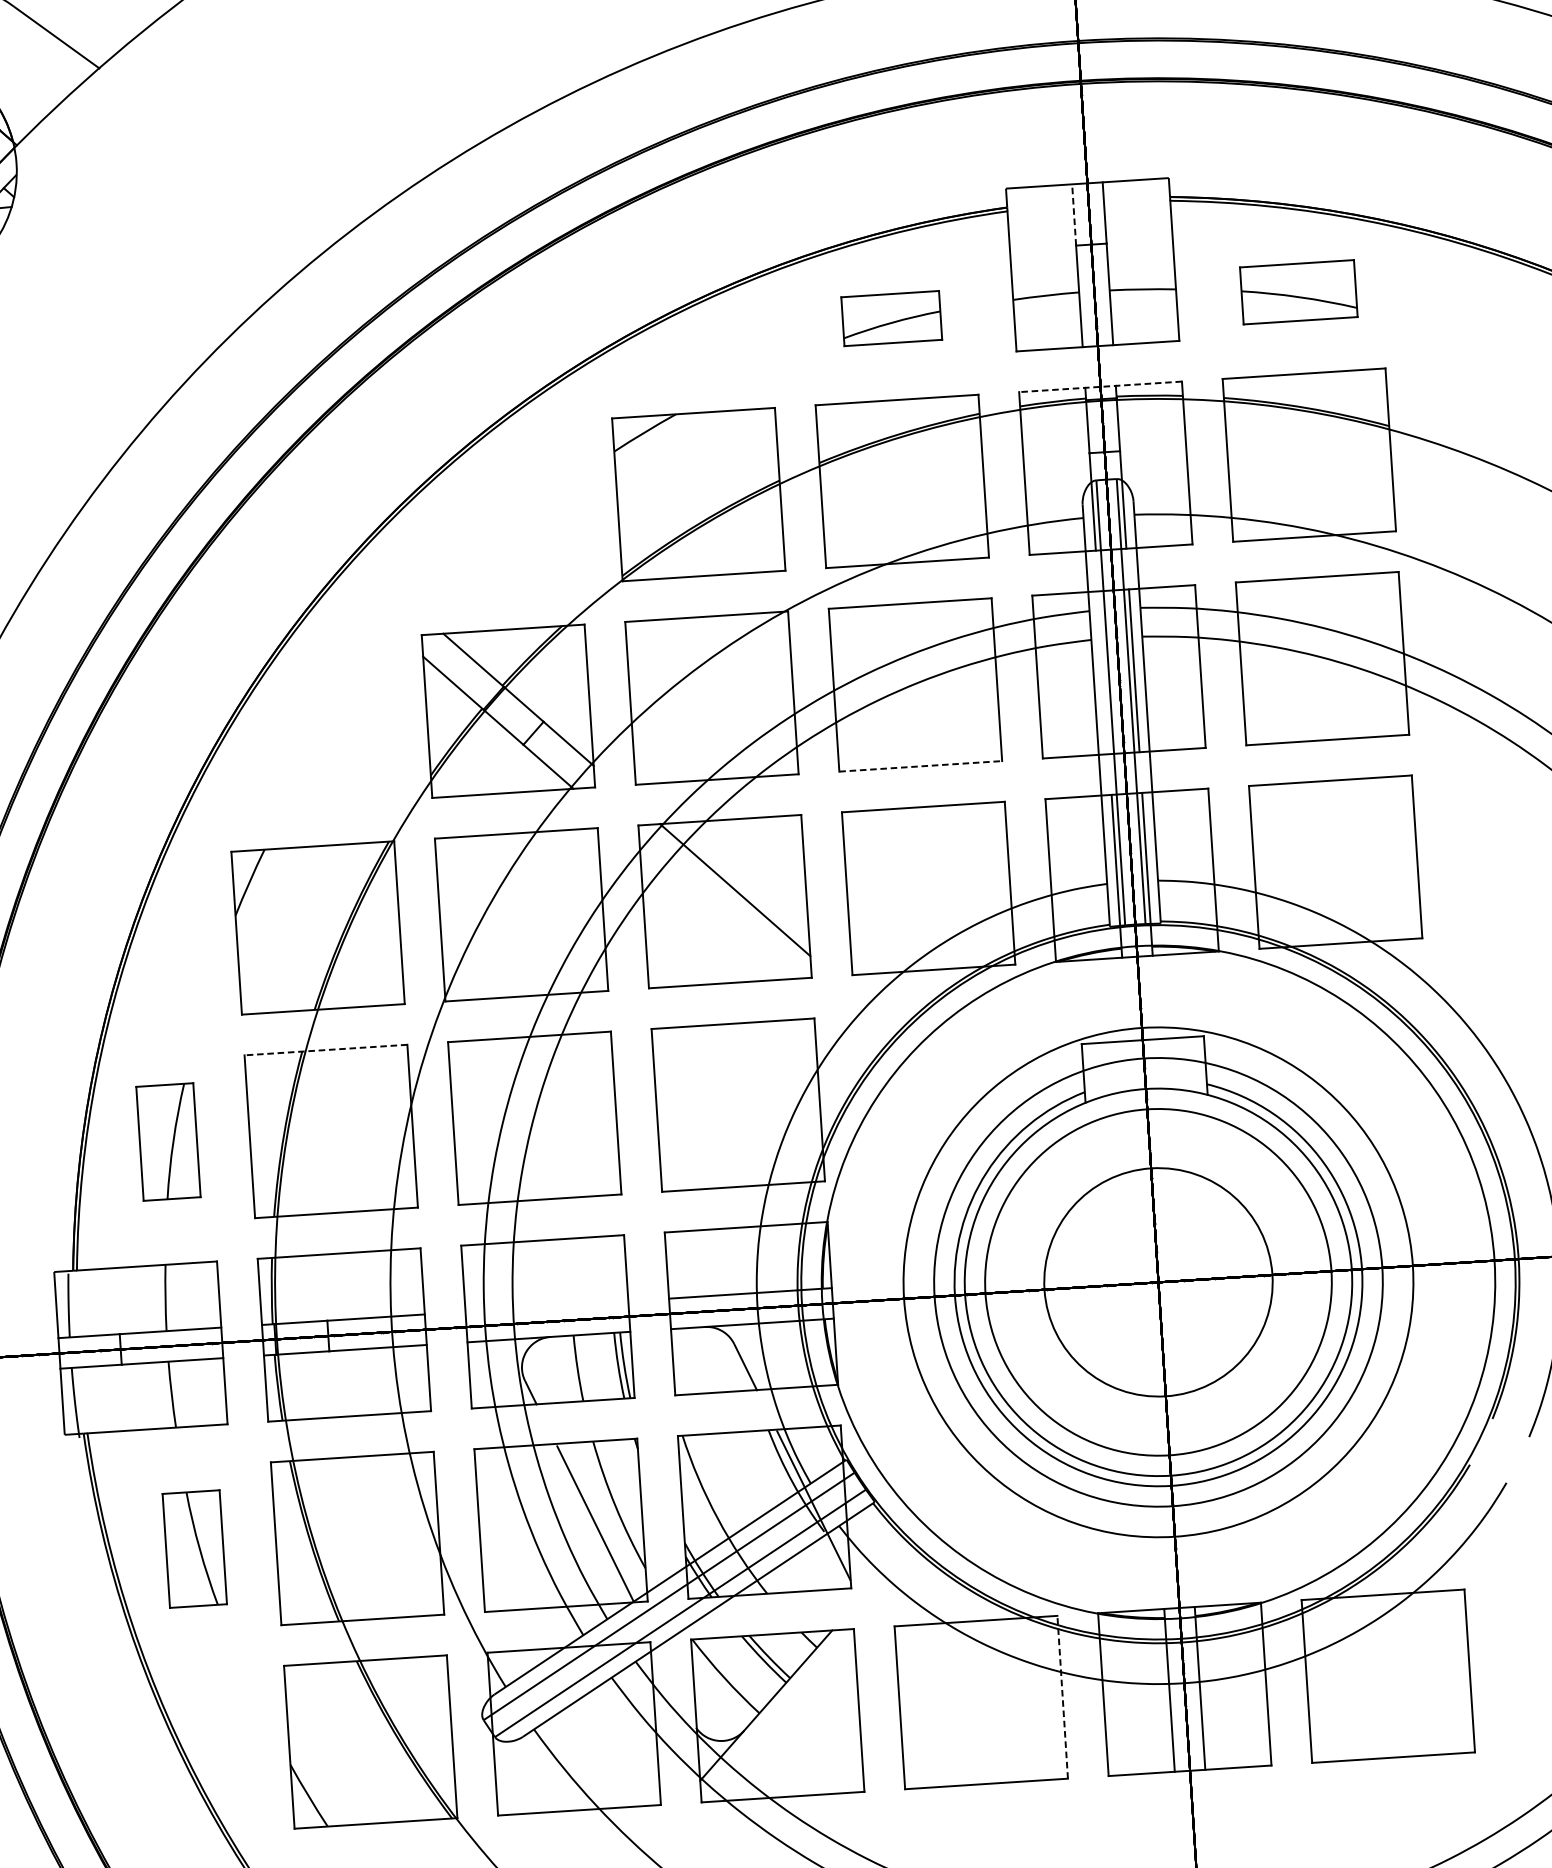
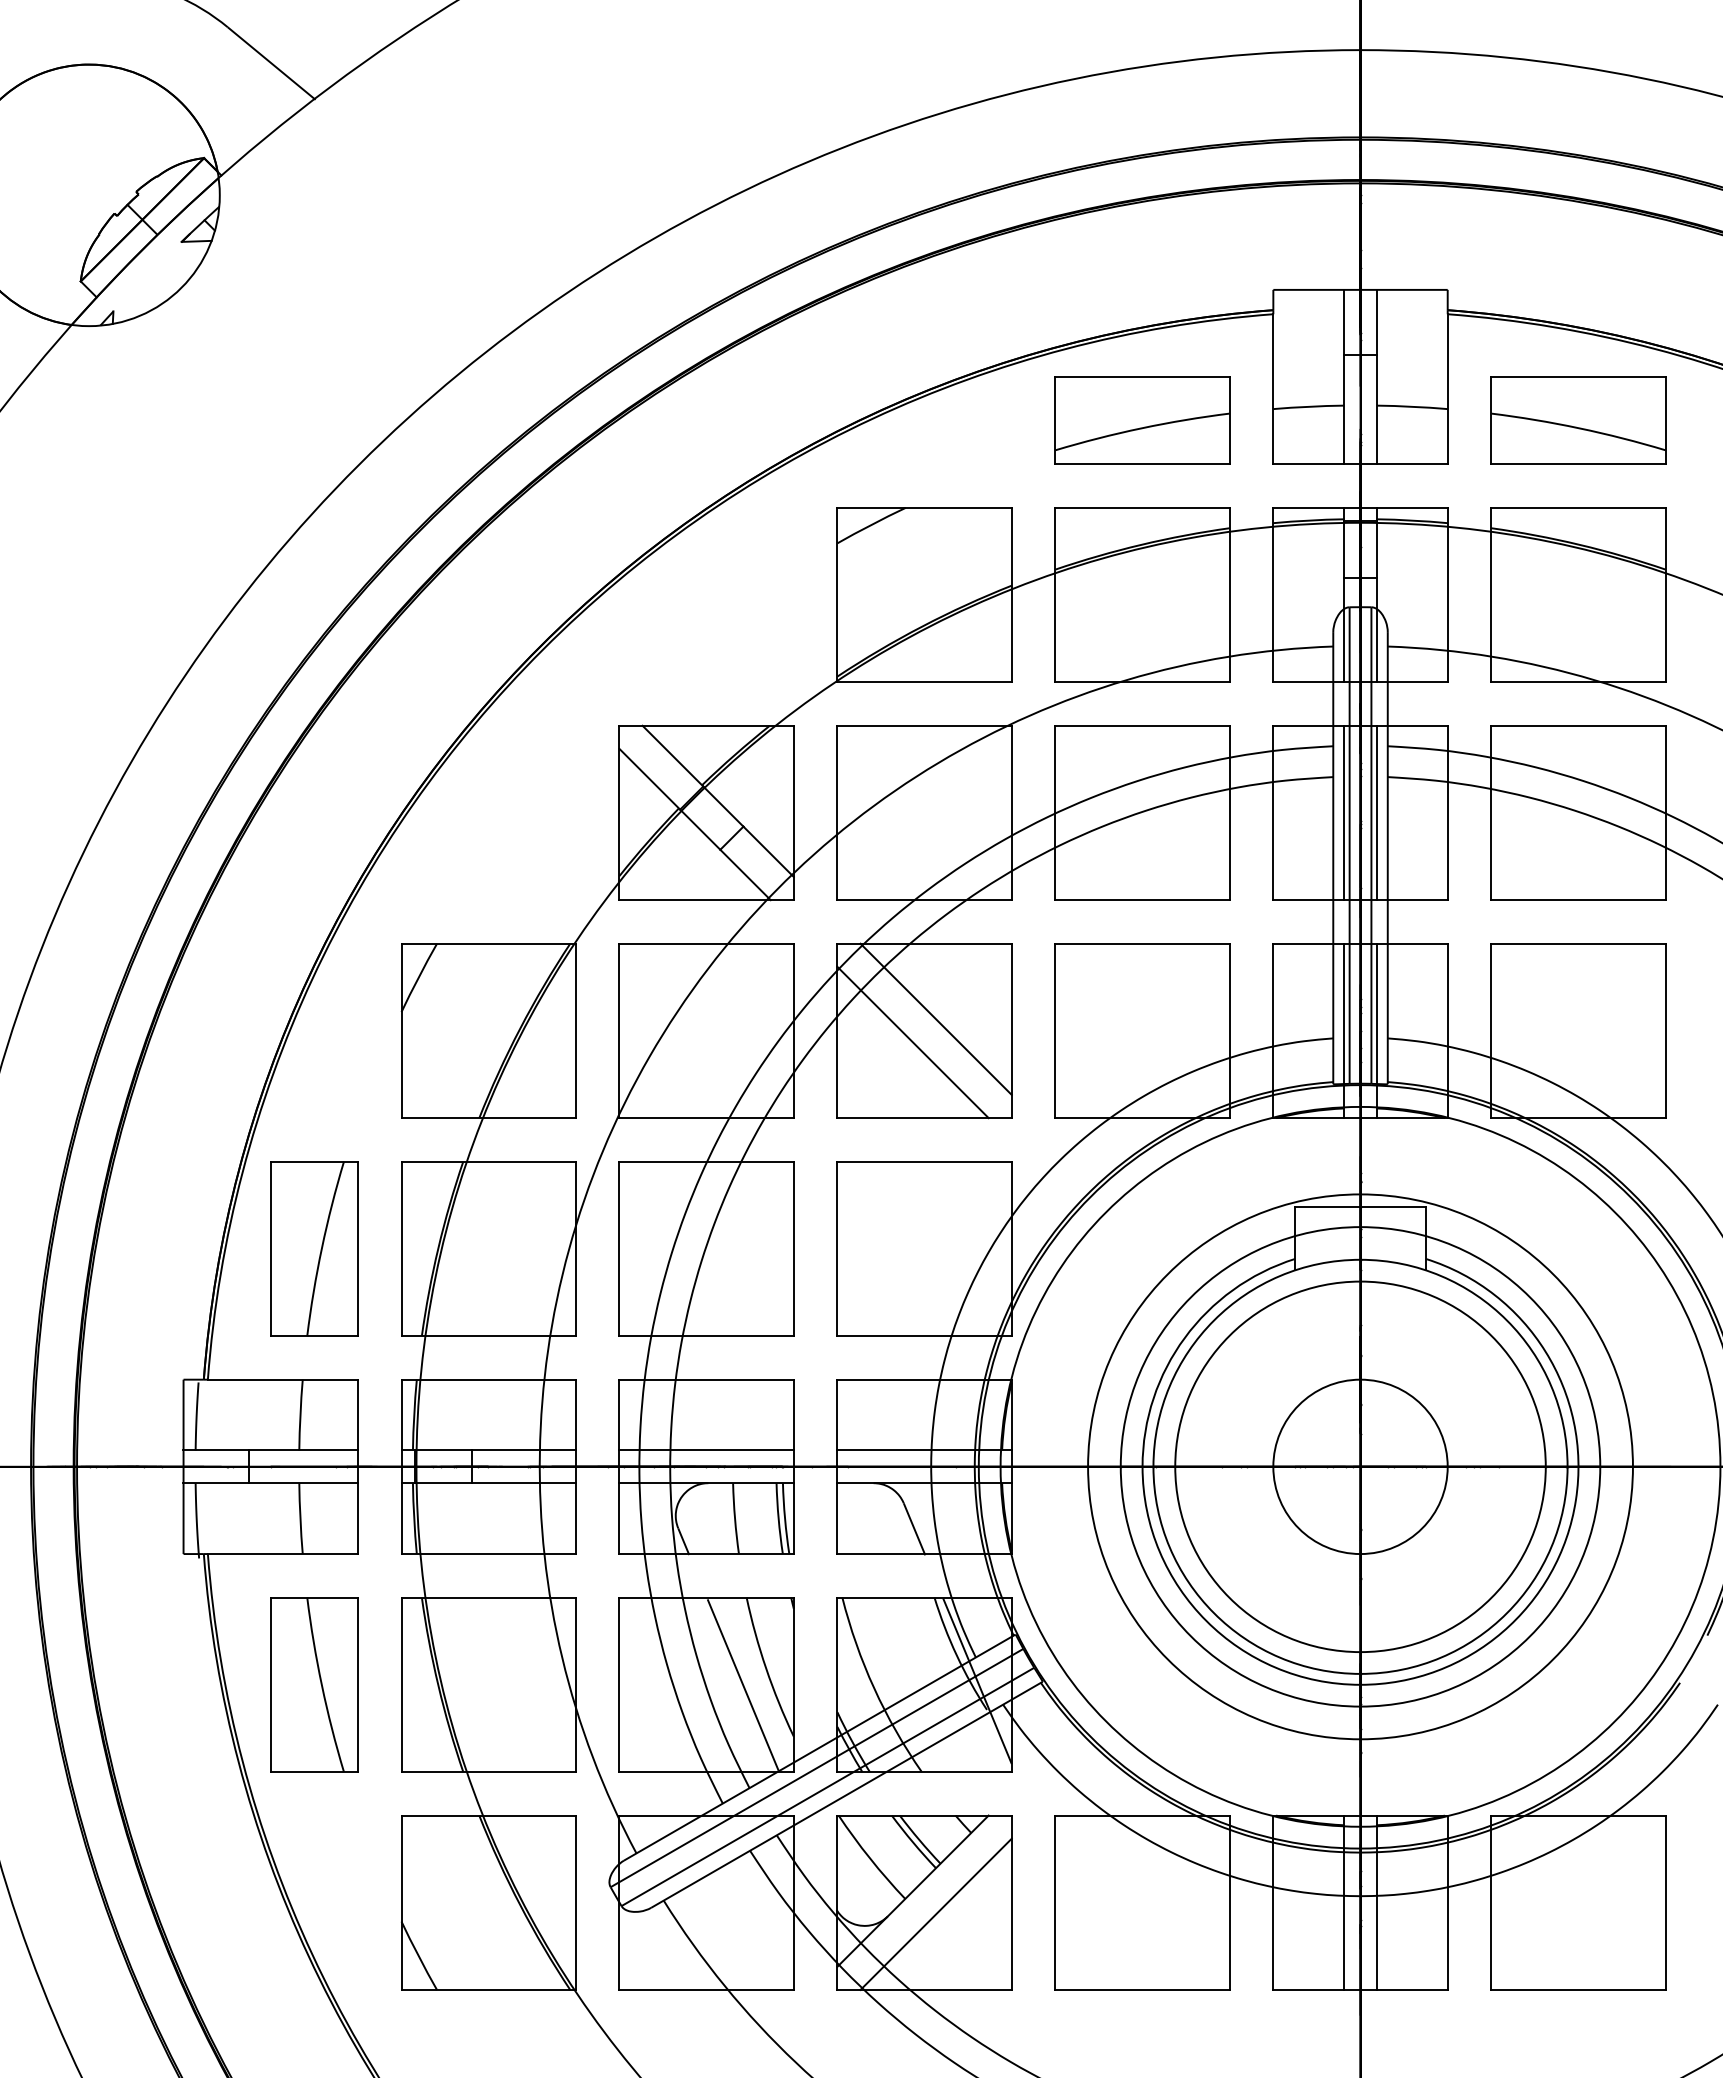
line: (1074, 214) -> (1344, 322), dashed -> solid
part: (1298, 292) -> (1578, 420), size x1.43
part: (891, 318) -> (1142, 420), size x1.67
line: (1100, 386) -> (1360, 507), dashed -> solid
line: (1104, 672) -> (1344, 812), added
line: (921, 766) -> (1143, 900), dashed -> solid
line: (714, 913) -> (912, 1042), added
line: (325, 1049) -> (488, 1161), dashed -> solid
part: (168, 1141) -> (314, 1248), size x1.43
circle: (1158, 1282) -> (1360, 1466), size x0.71
line: (546, 1306) -> (706, 1450), added
part: (194, 1548) -> (314, 1684), size x1.43
line: (1062, 1697) -> (1229, 1902), dashed -> solid
line: (788, 1725) -> (935, 1913), added

